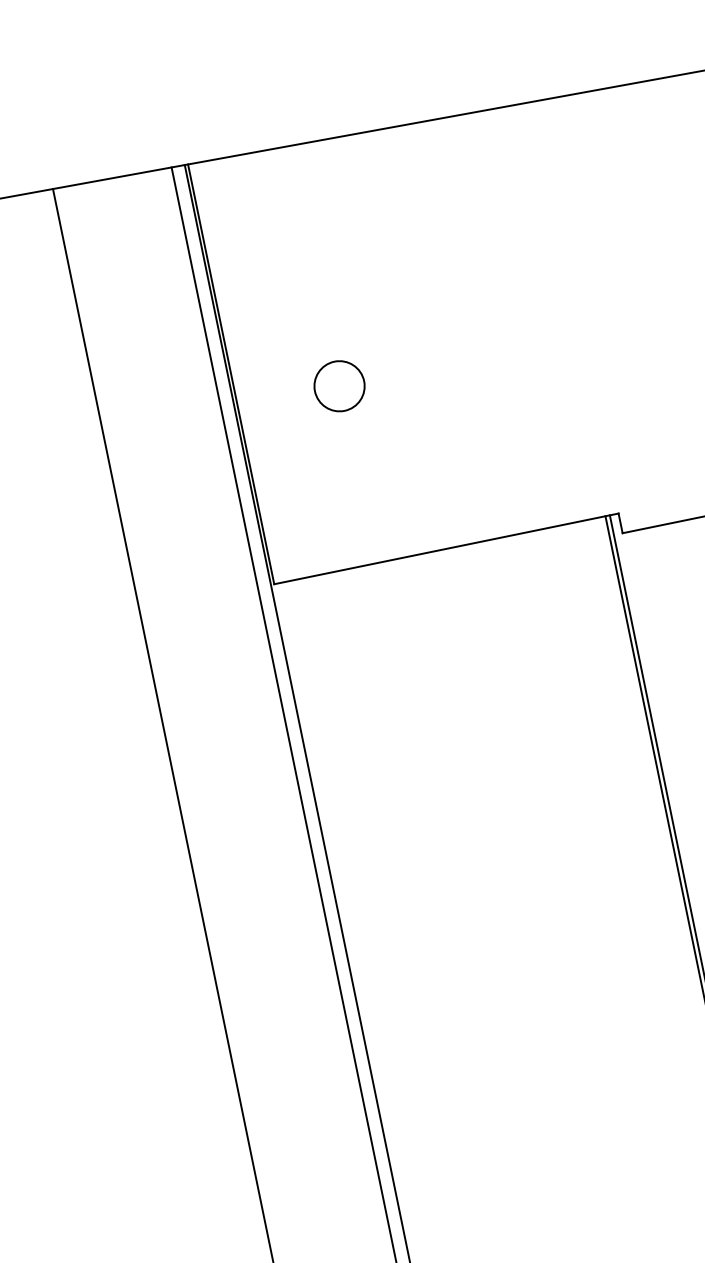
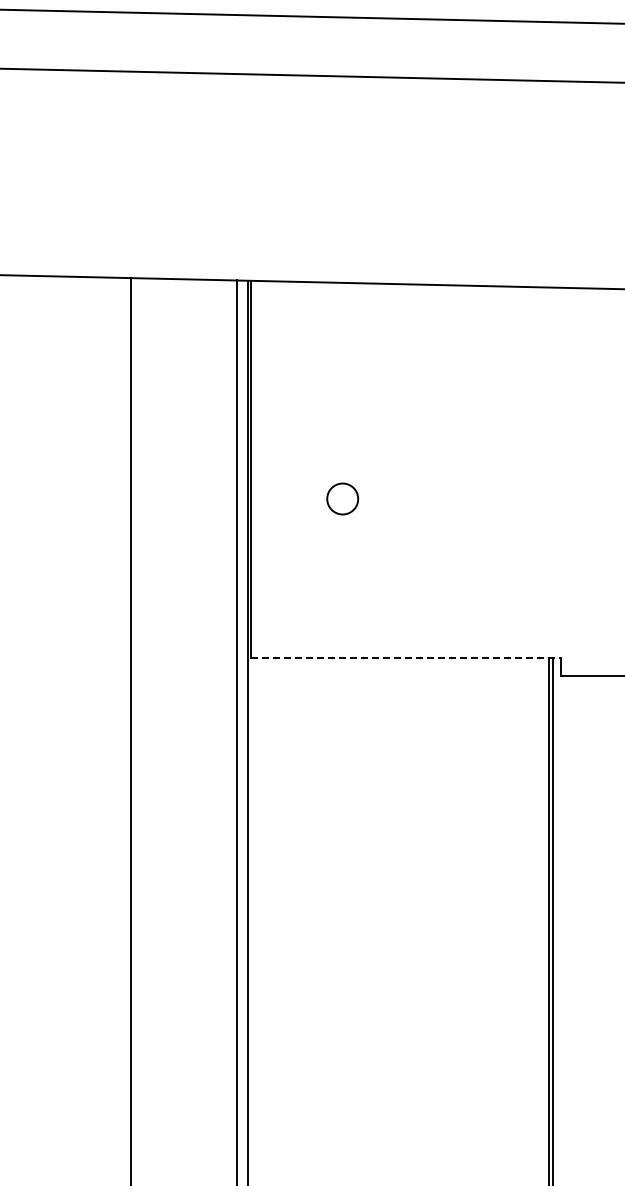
circle: (339, 385) -> (342, 498), size x0.7
line: (446, 549) -> (406, 658), solid -> dashed

